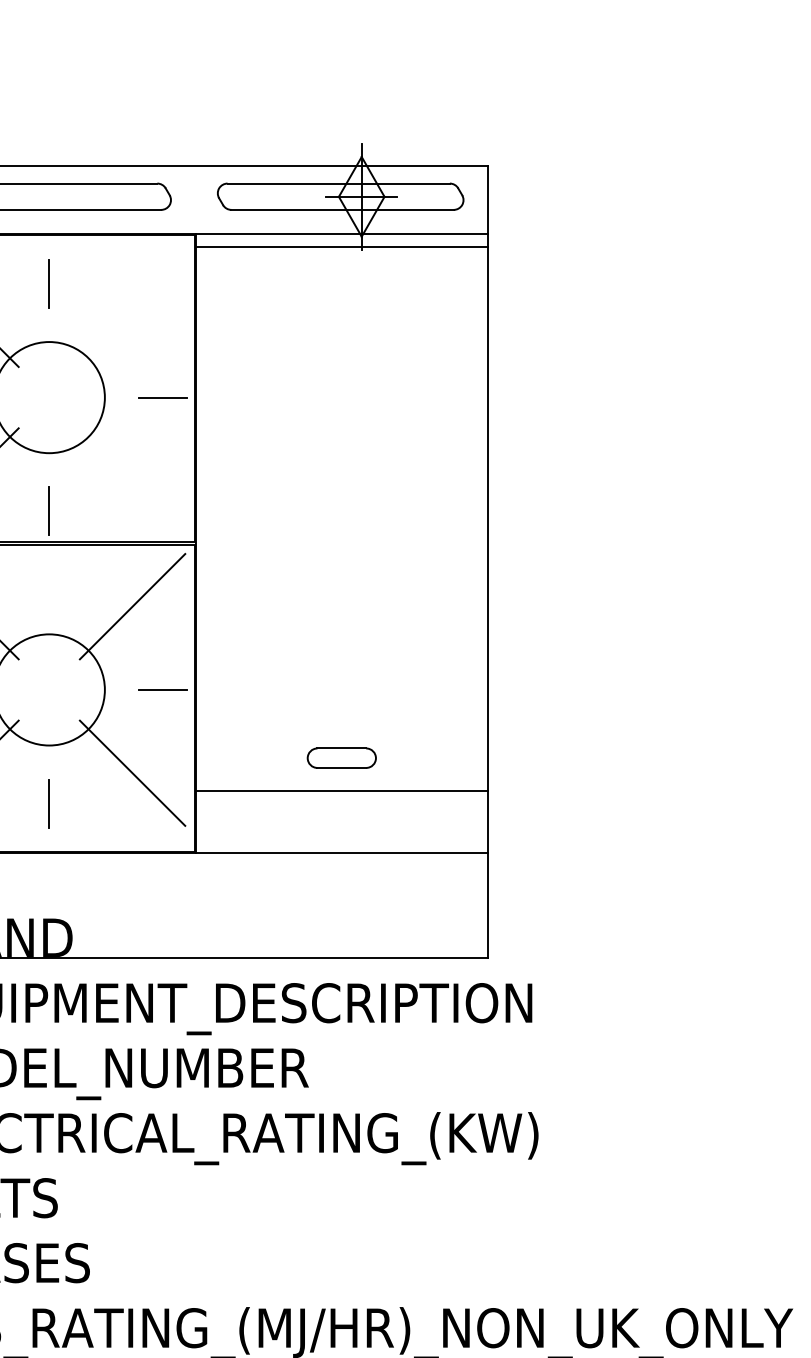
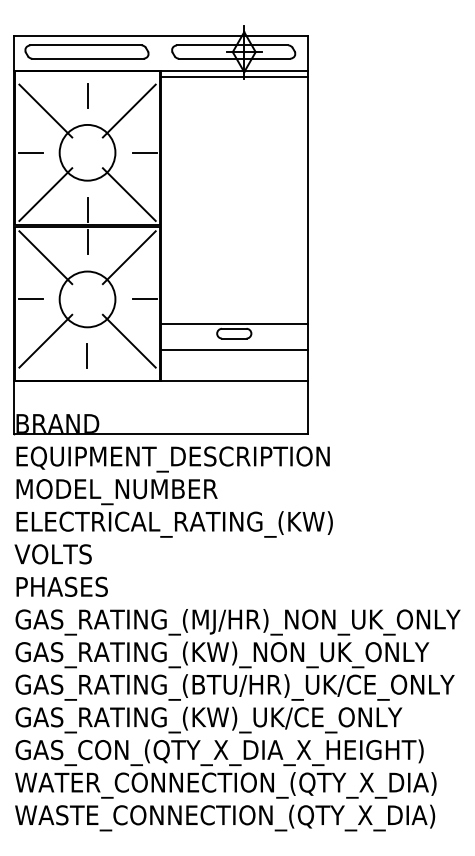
line: (130, 313) -> (128, 110), added
line: (130, 480) -> (128, 194), added
line: (49, 576) -> (87, 242), added
line: (340, 737) -> (233, 323), added

